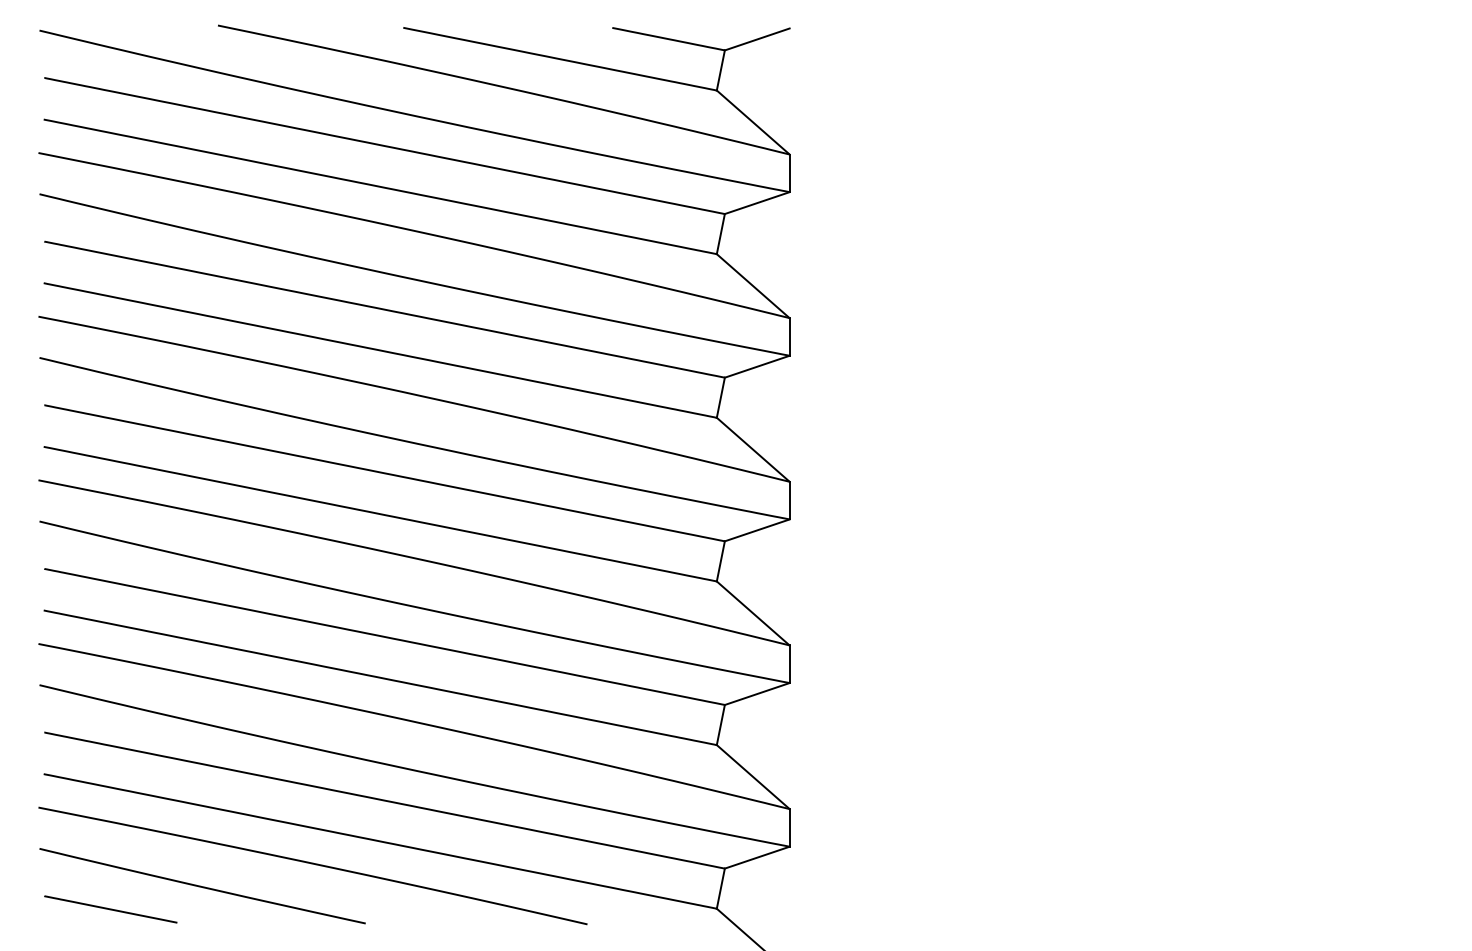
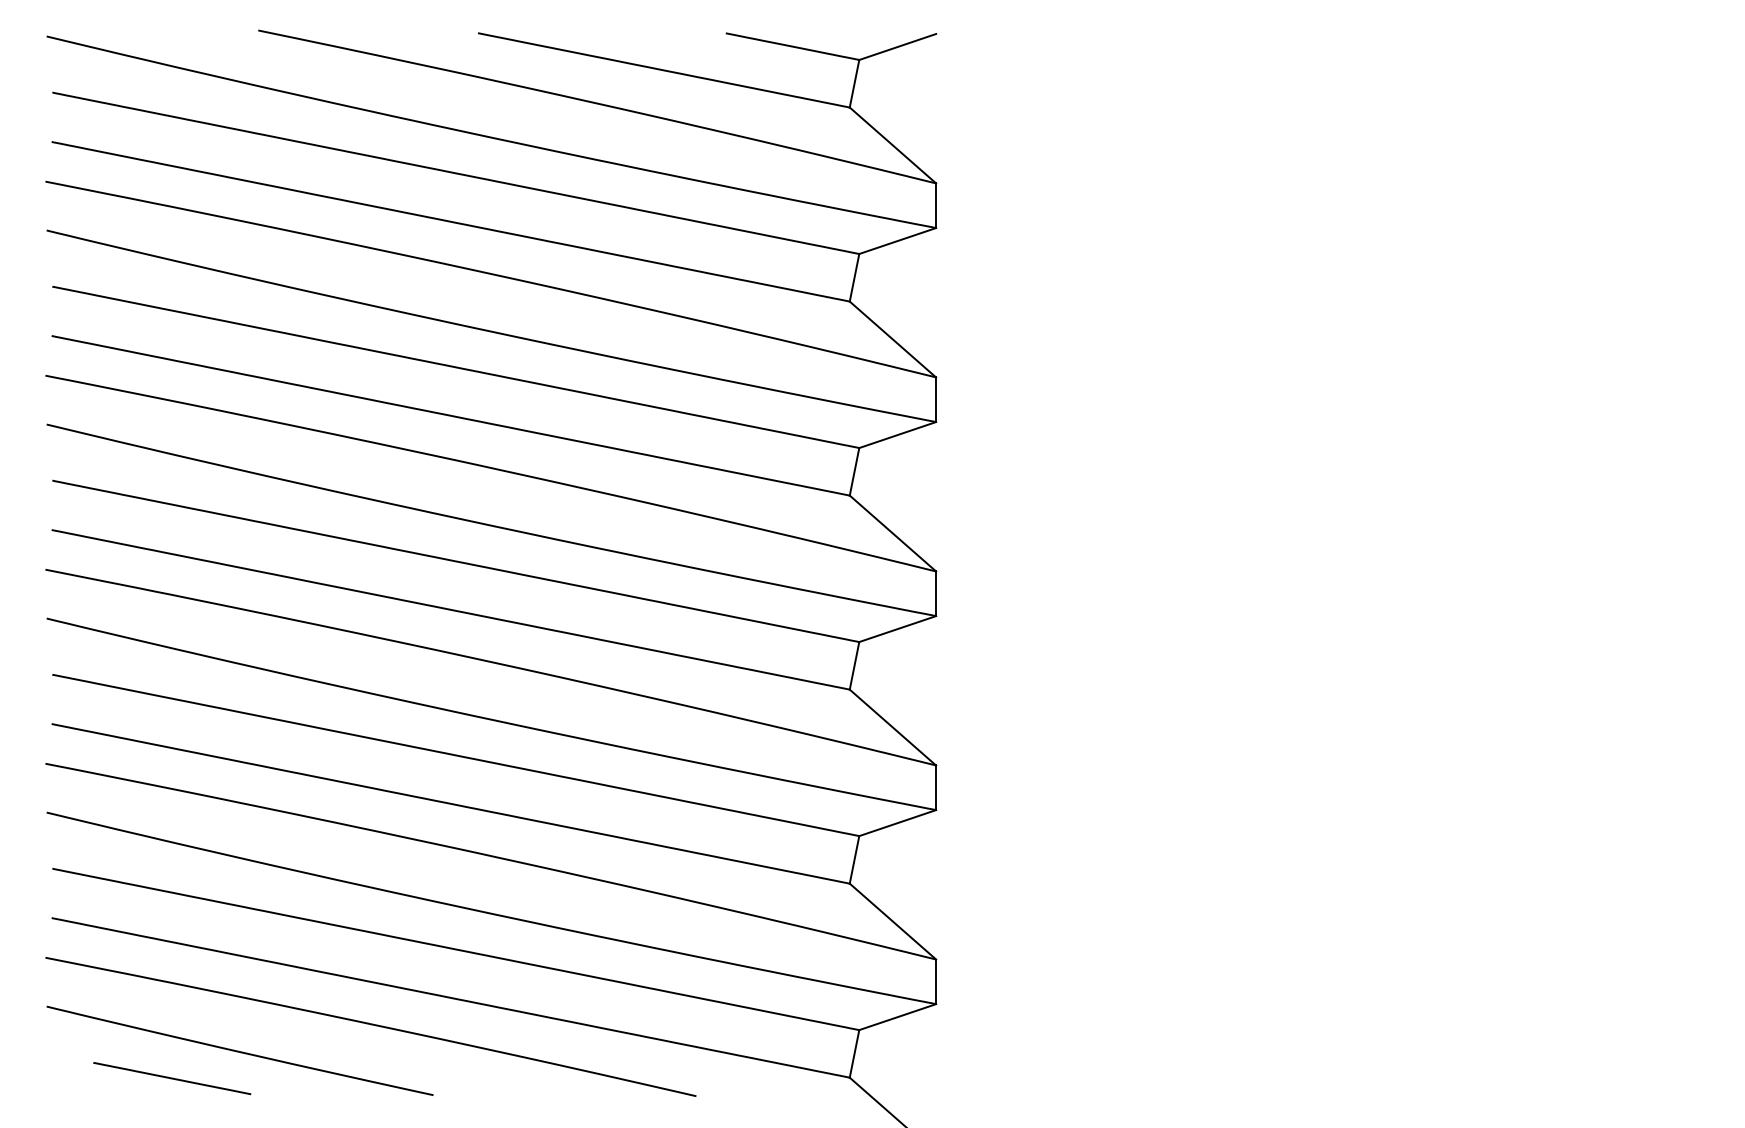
line: (111, 909) -> (172, 1078), moved

